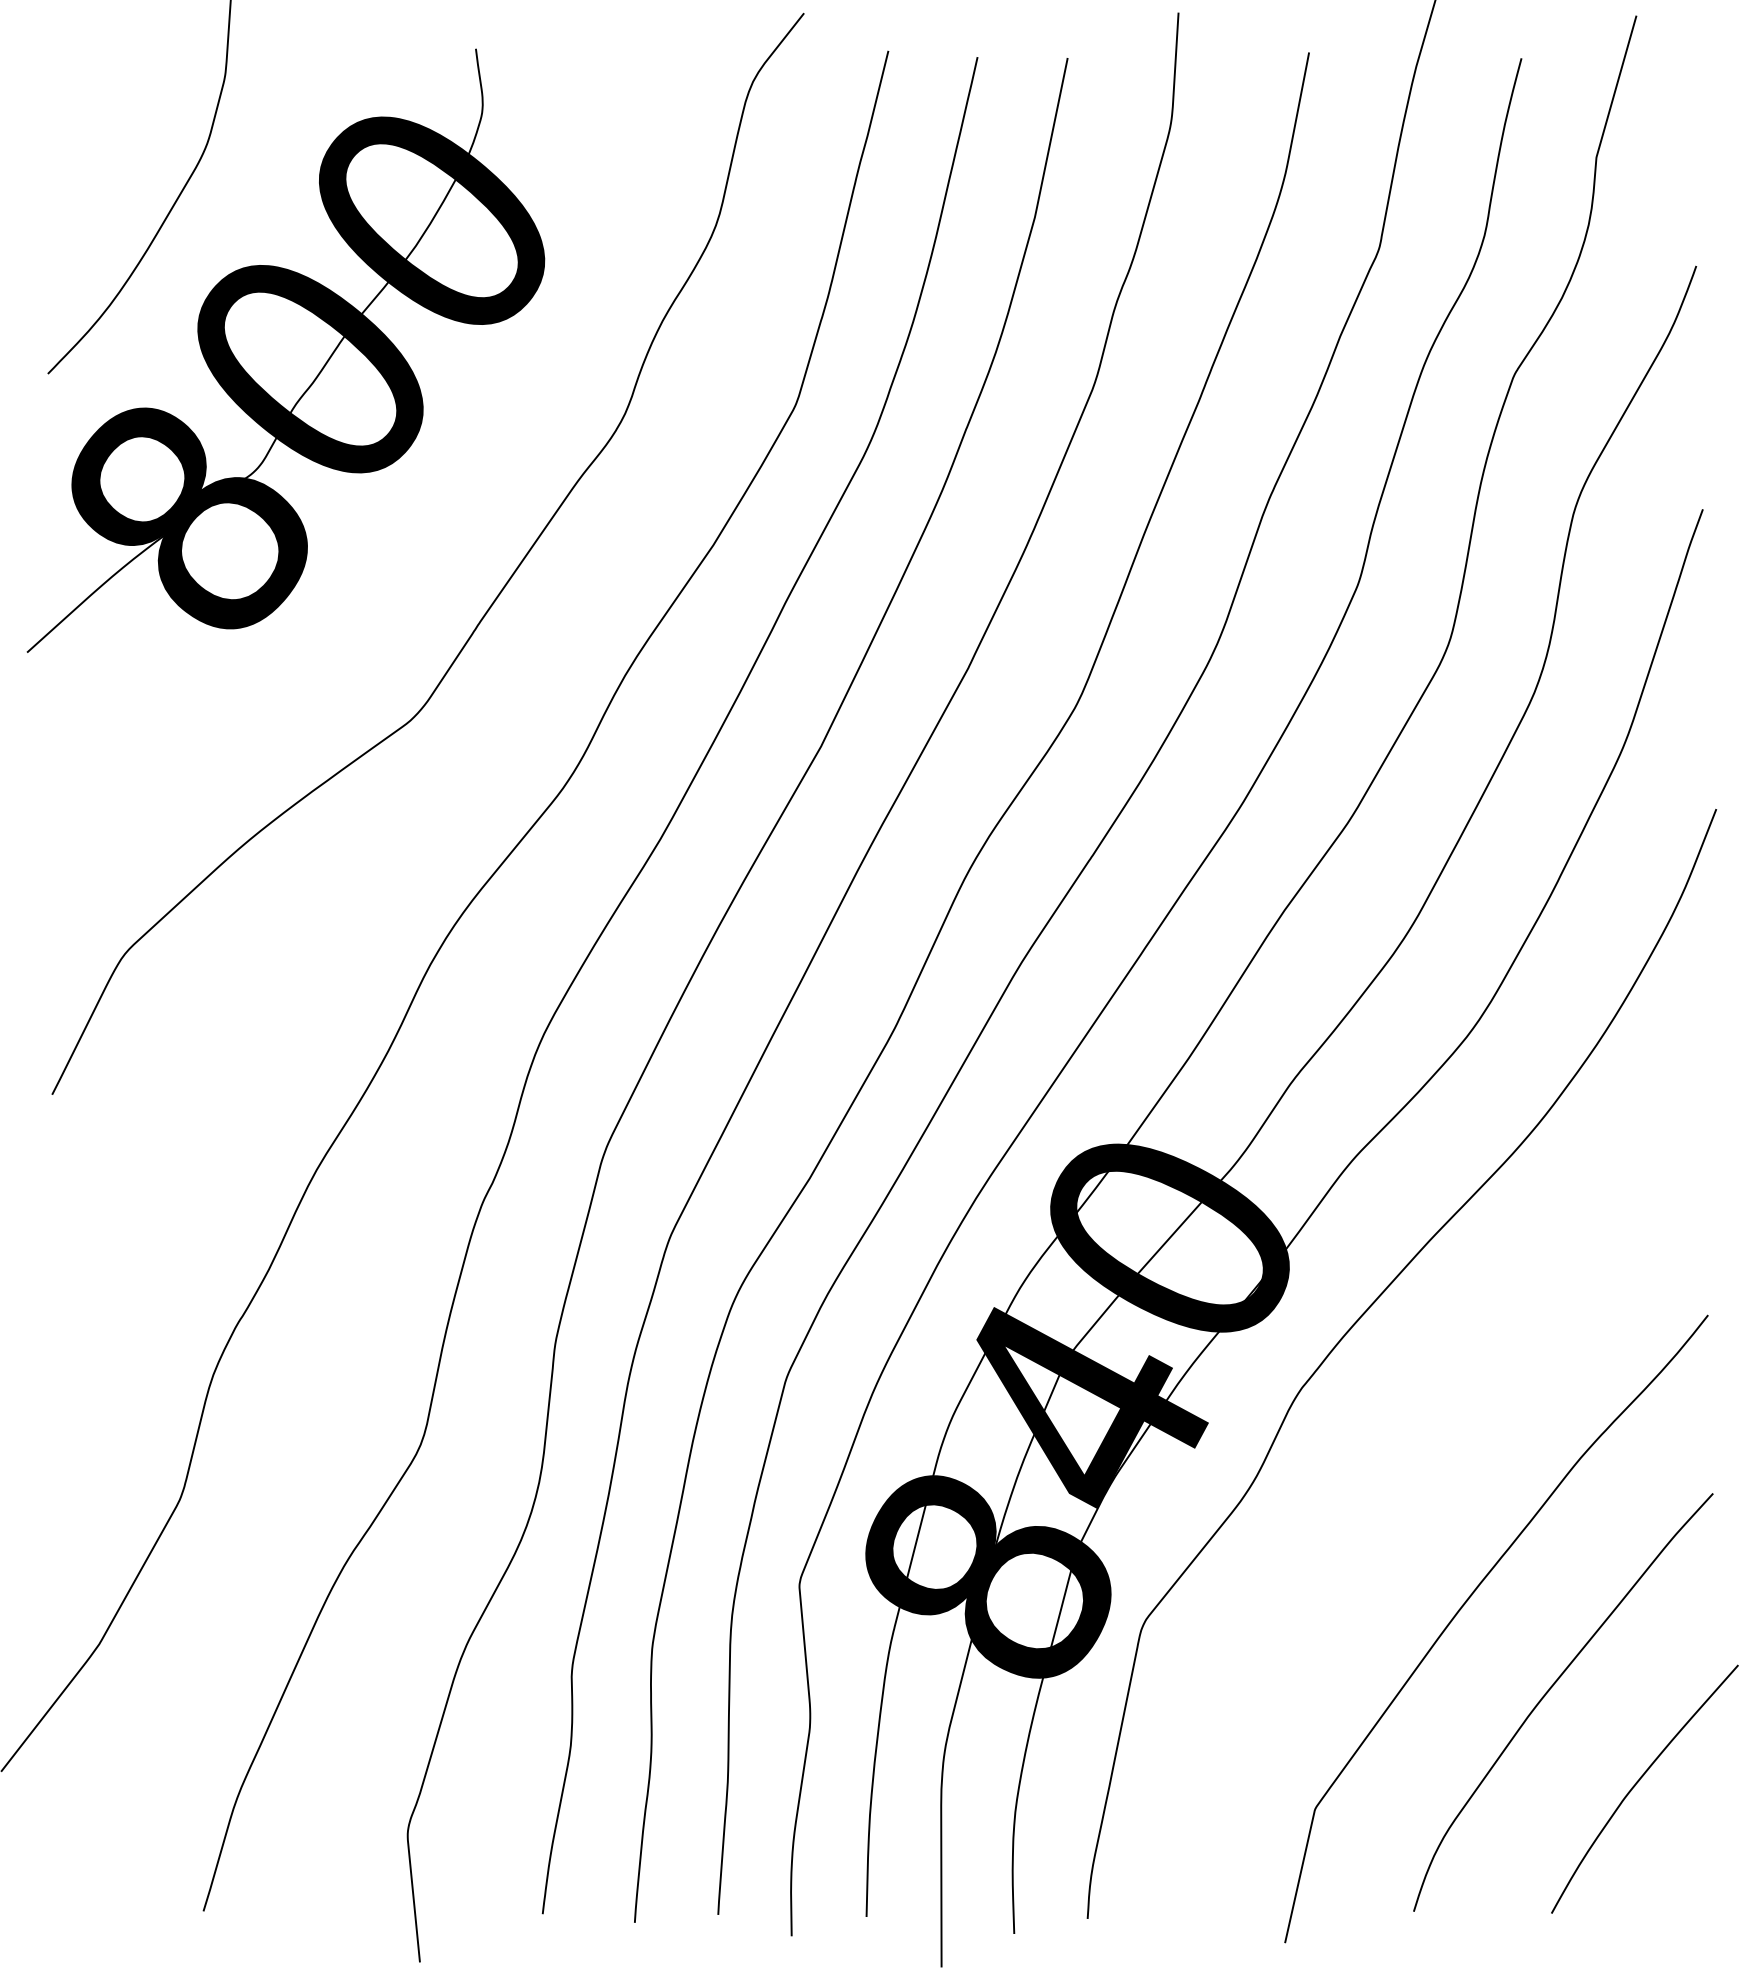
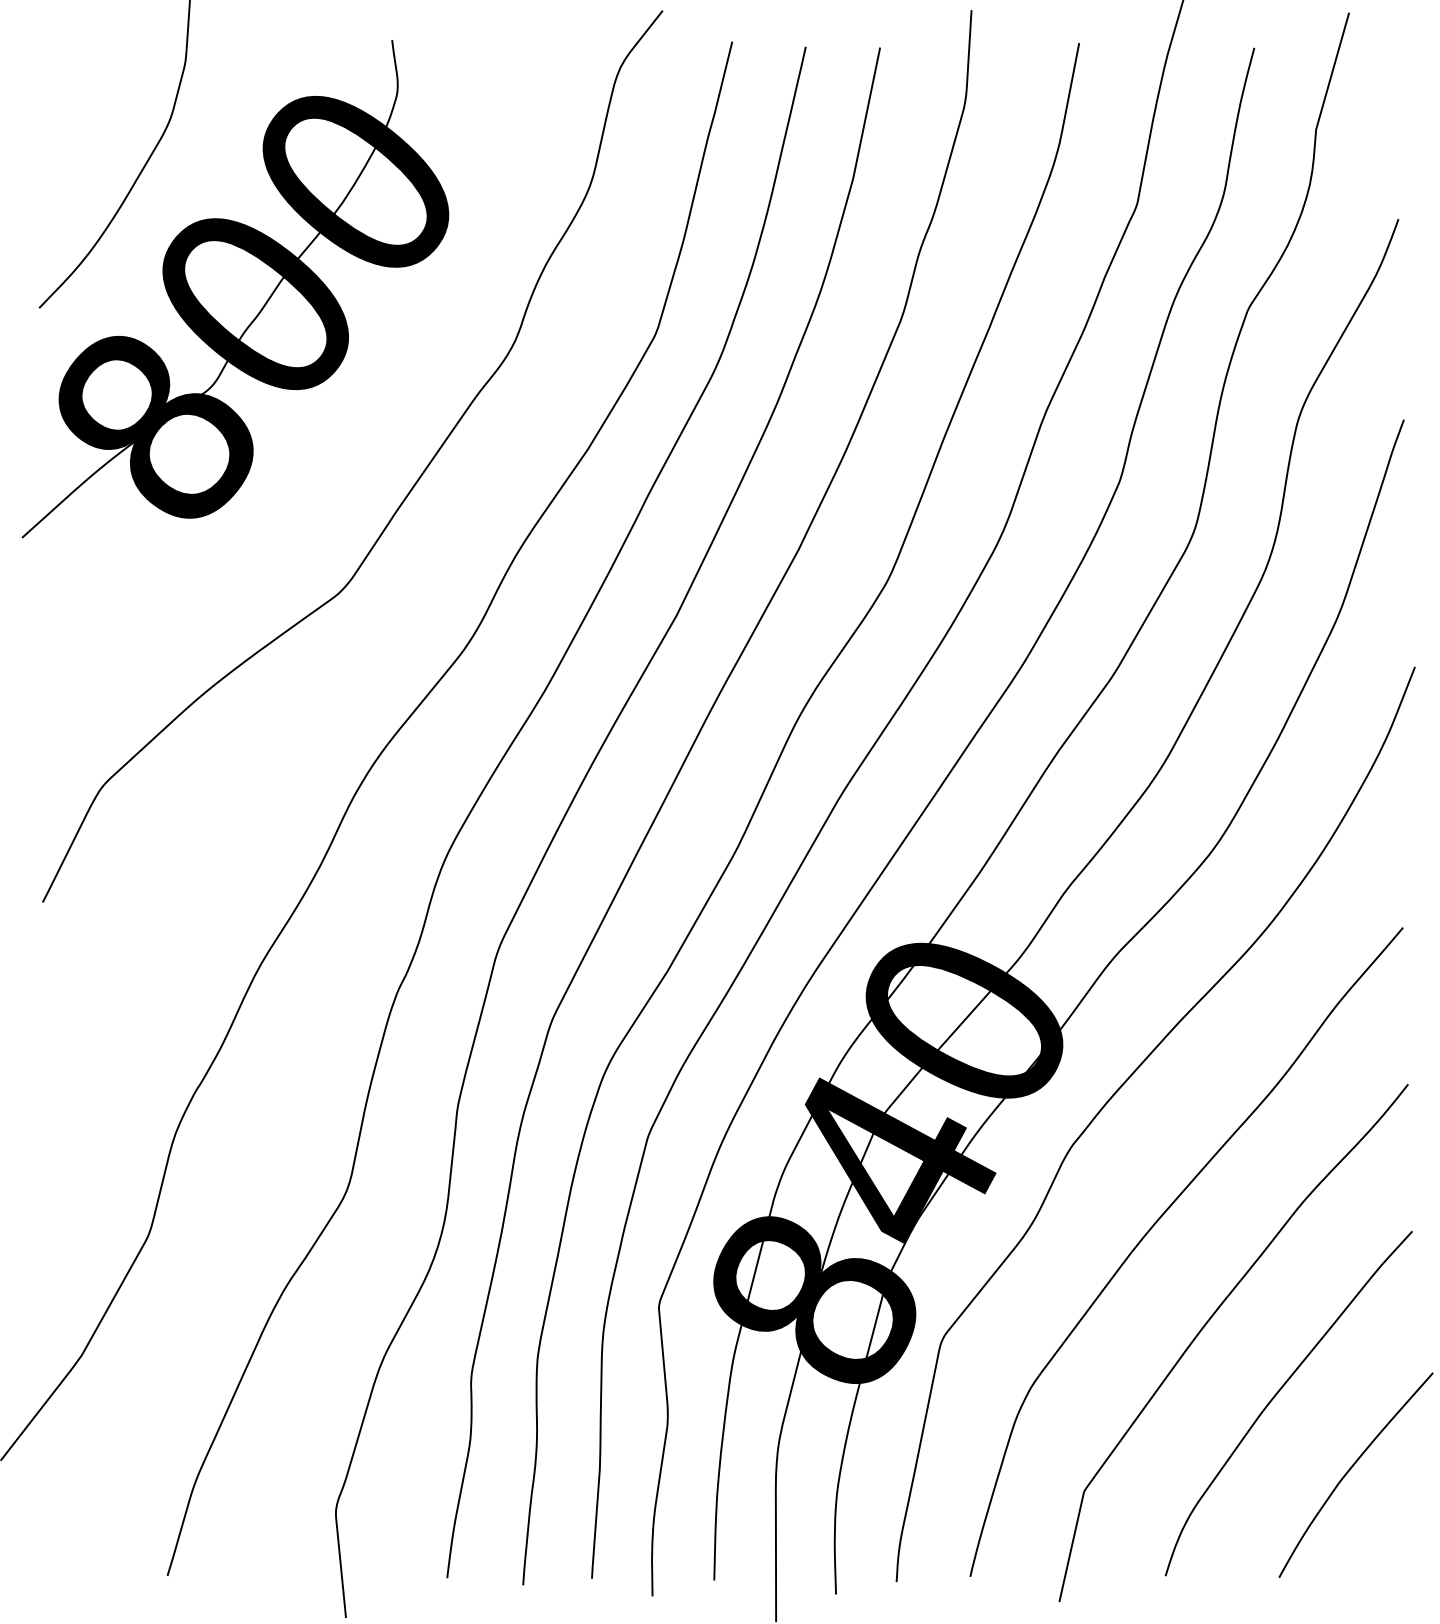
curve: (1402, 1484) -> (1156, 1223), added

